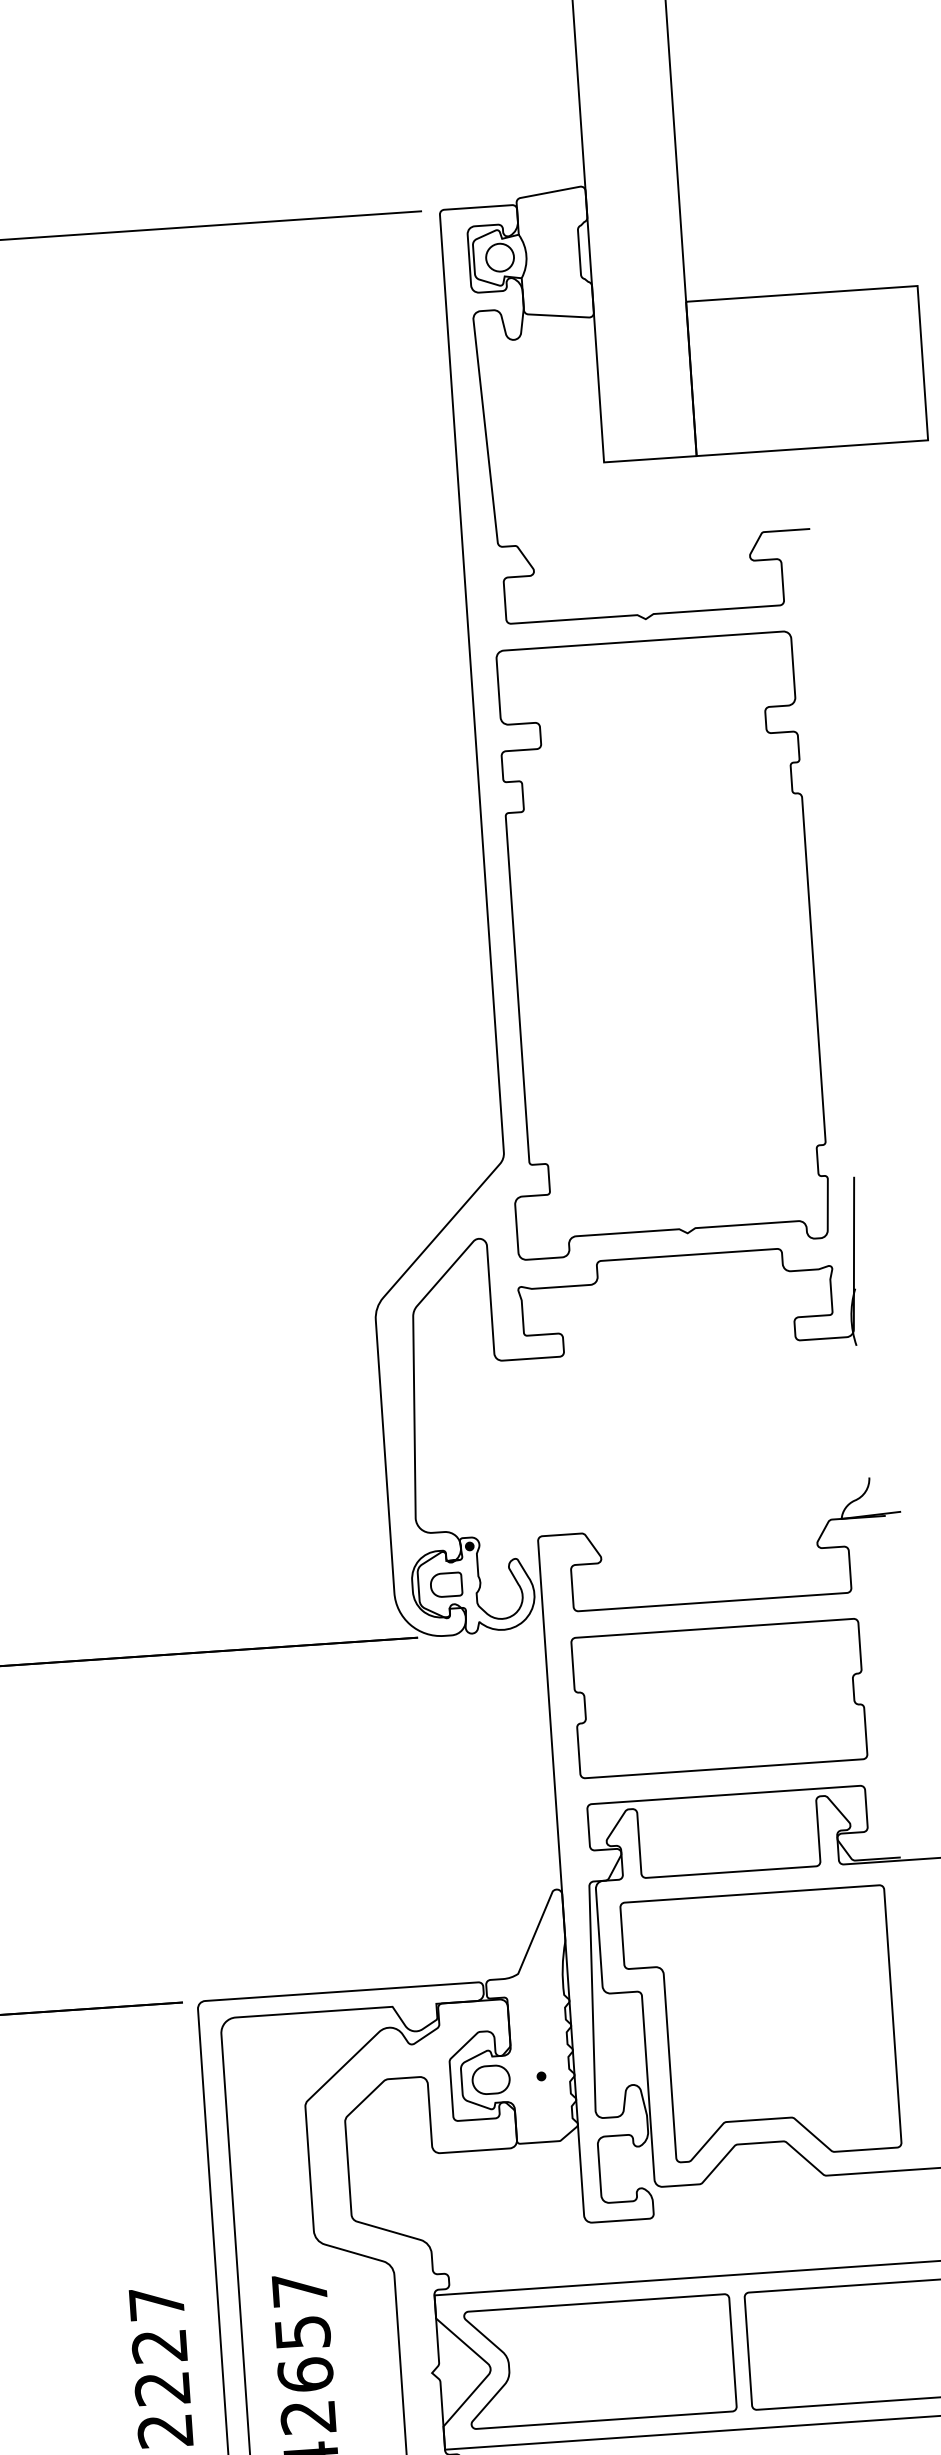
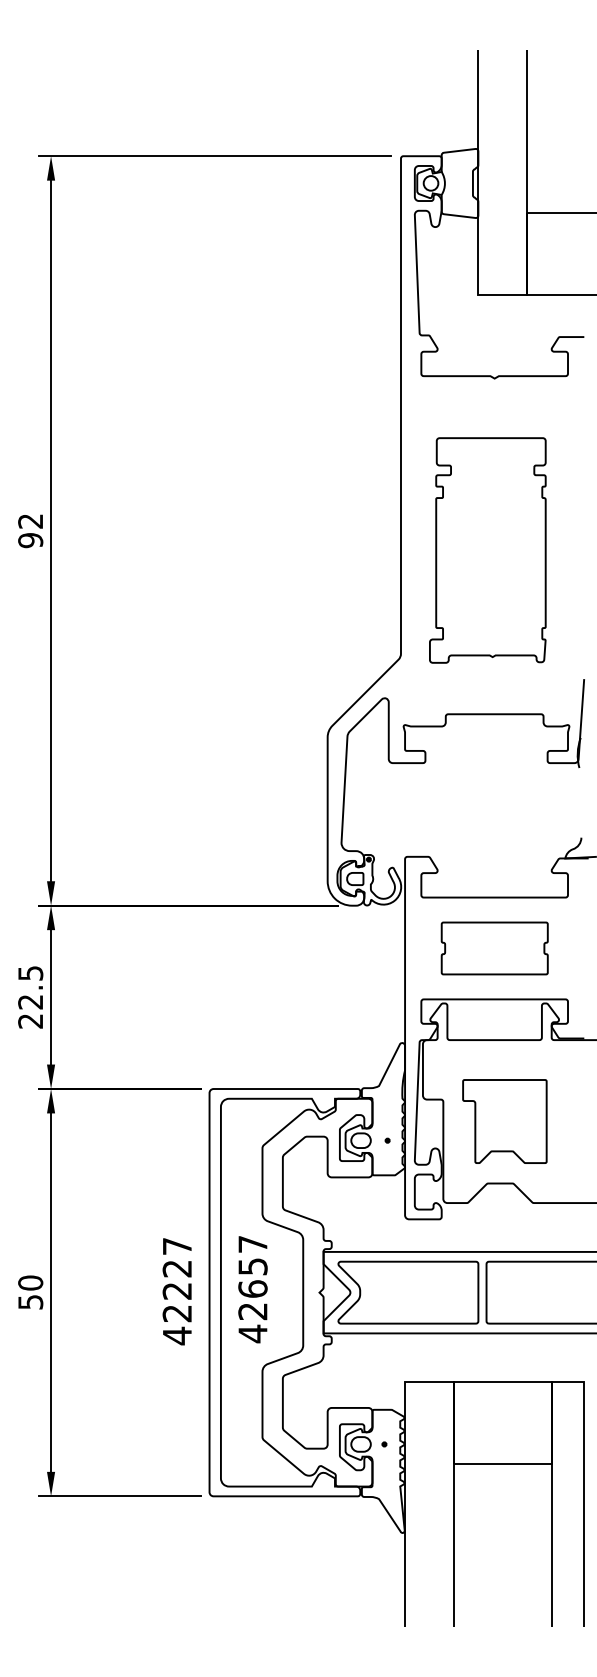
part: (654, 945) -> (487, 550), size x0.7
part: (719, 1698) -> (494, 948), size x0.7
part: (760, 2024) -> (504, 1121), size x0.6

